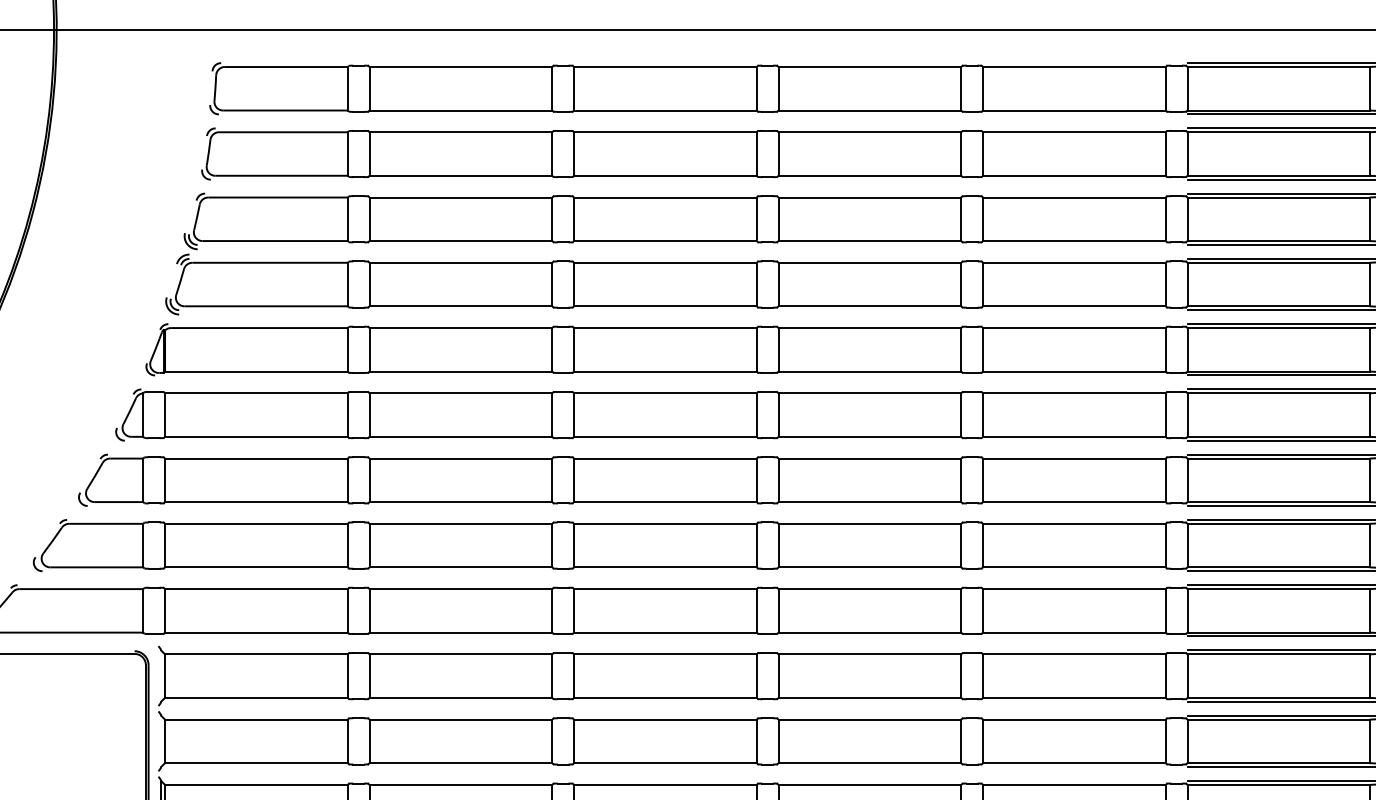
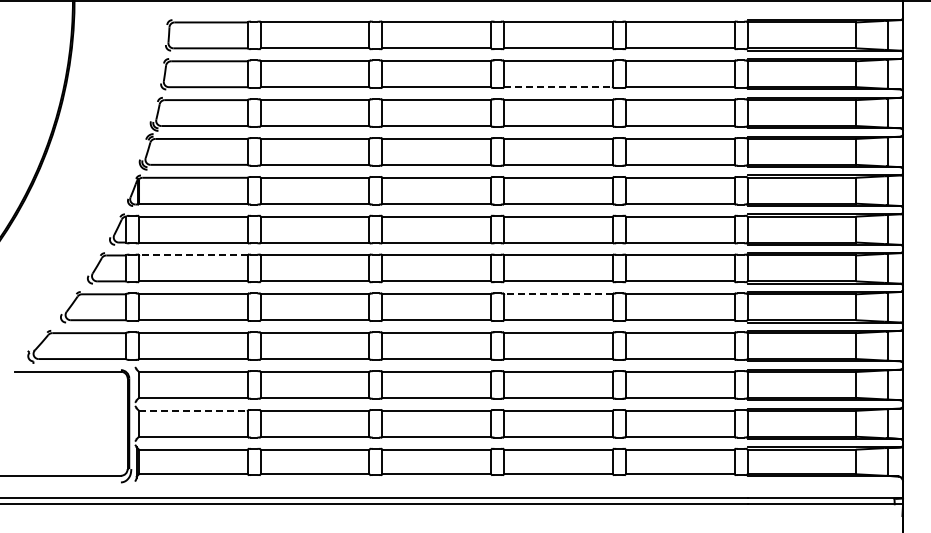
line: (871, 176) -> (559, 87), solid -> dashed
line: (254, 458) -> (192, 255), solid -> dashed
line: (869, 524) -> (558, 294), solid -> dashed
line: (256, 719) -> (193, 410), solid -> dashed

